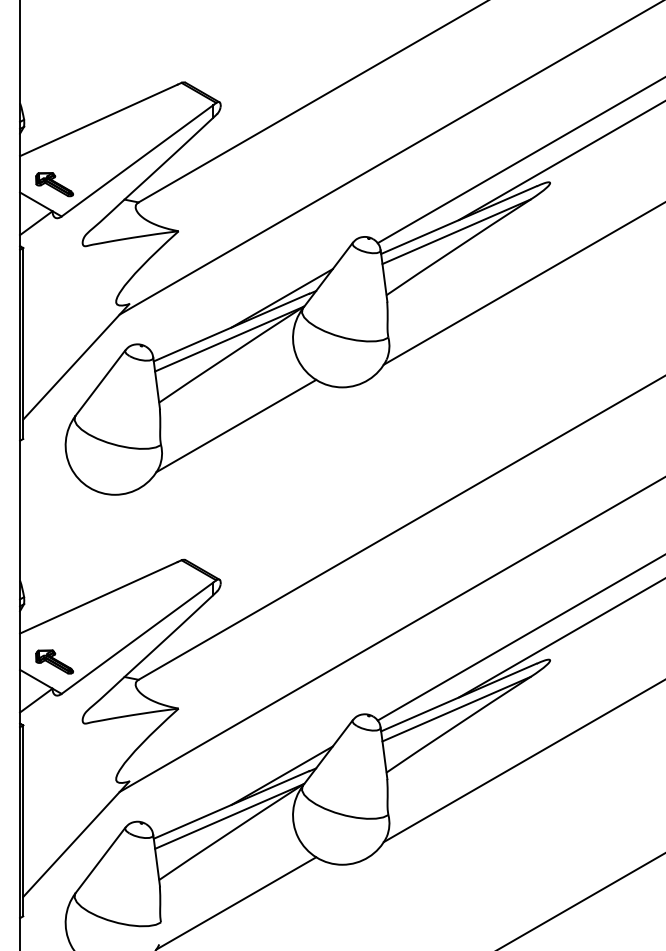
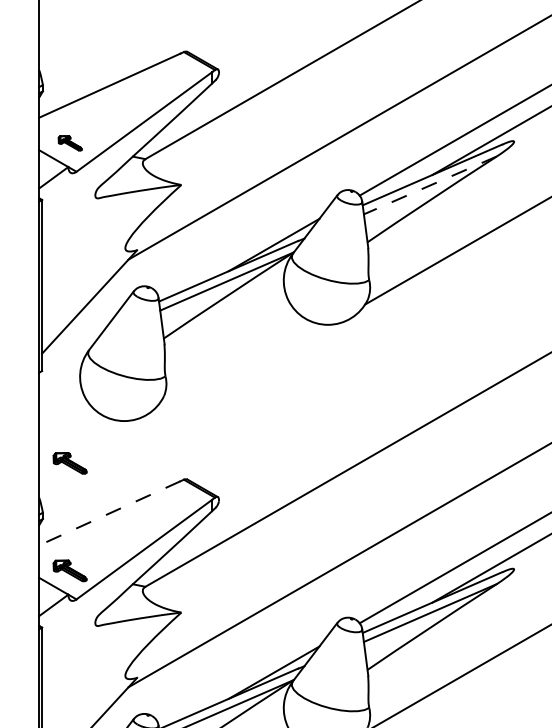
part: (54, 184) -> (70, 143), size x0.7
line: (456, 231) -> (430, 185), solid -> dashed
line: (236, 425) -> (233, 358), removed
part: (54, 541) -> (70, 462), added
line: (98, 597) -> (109, 513), solid -> dashed

